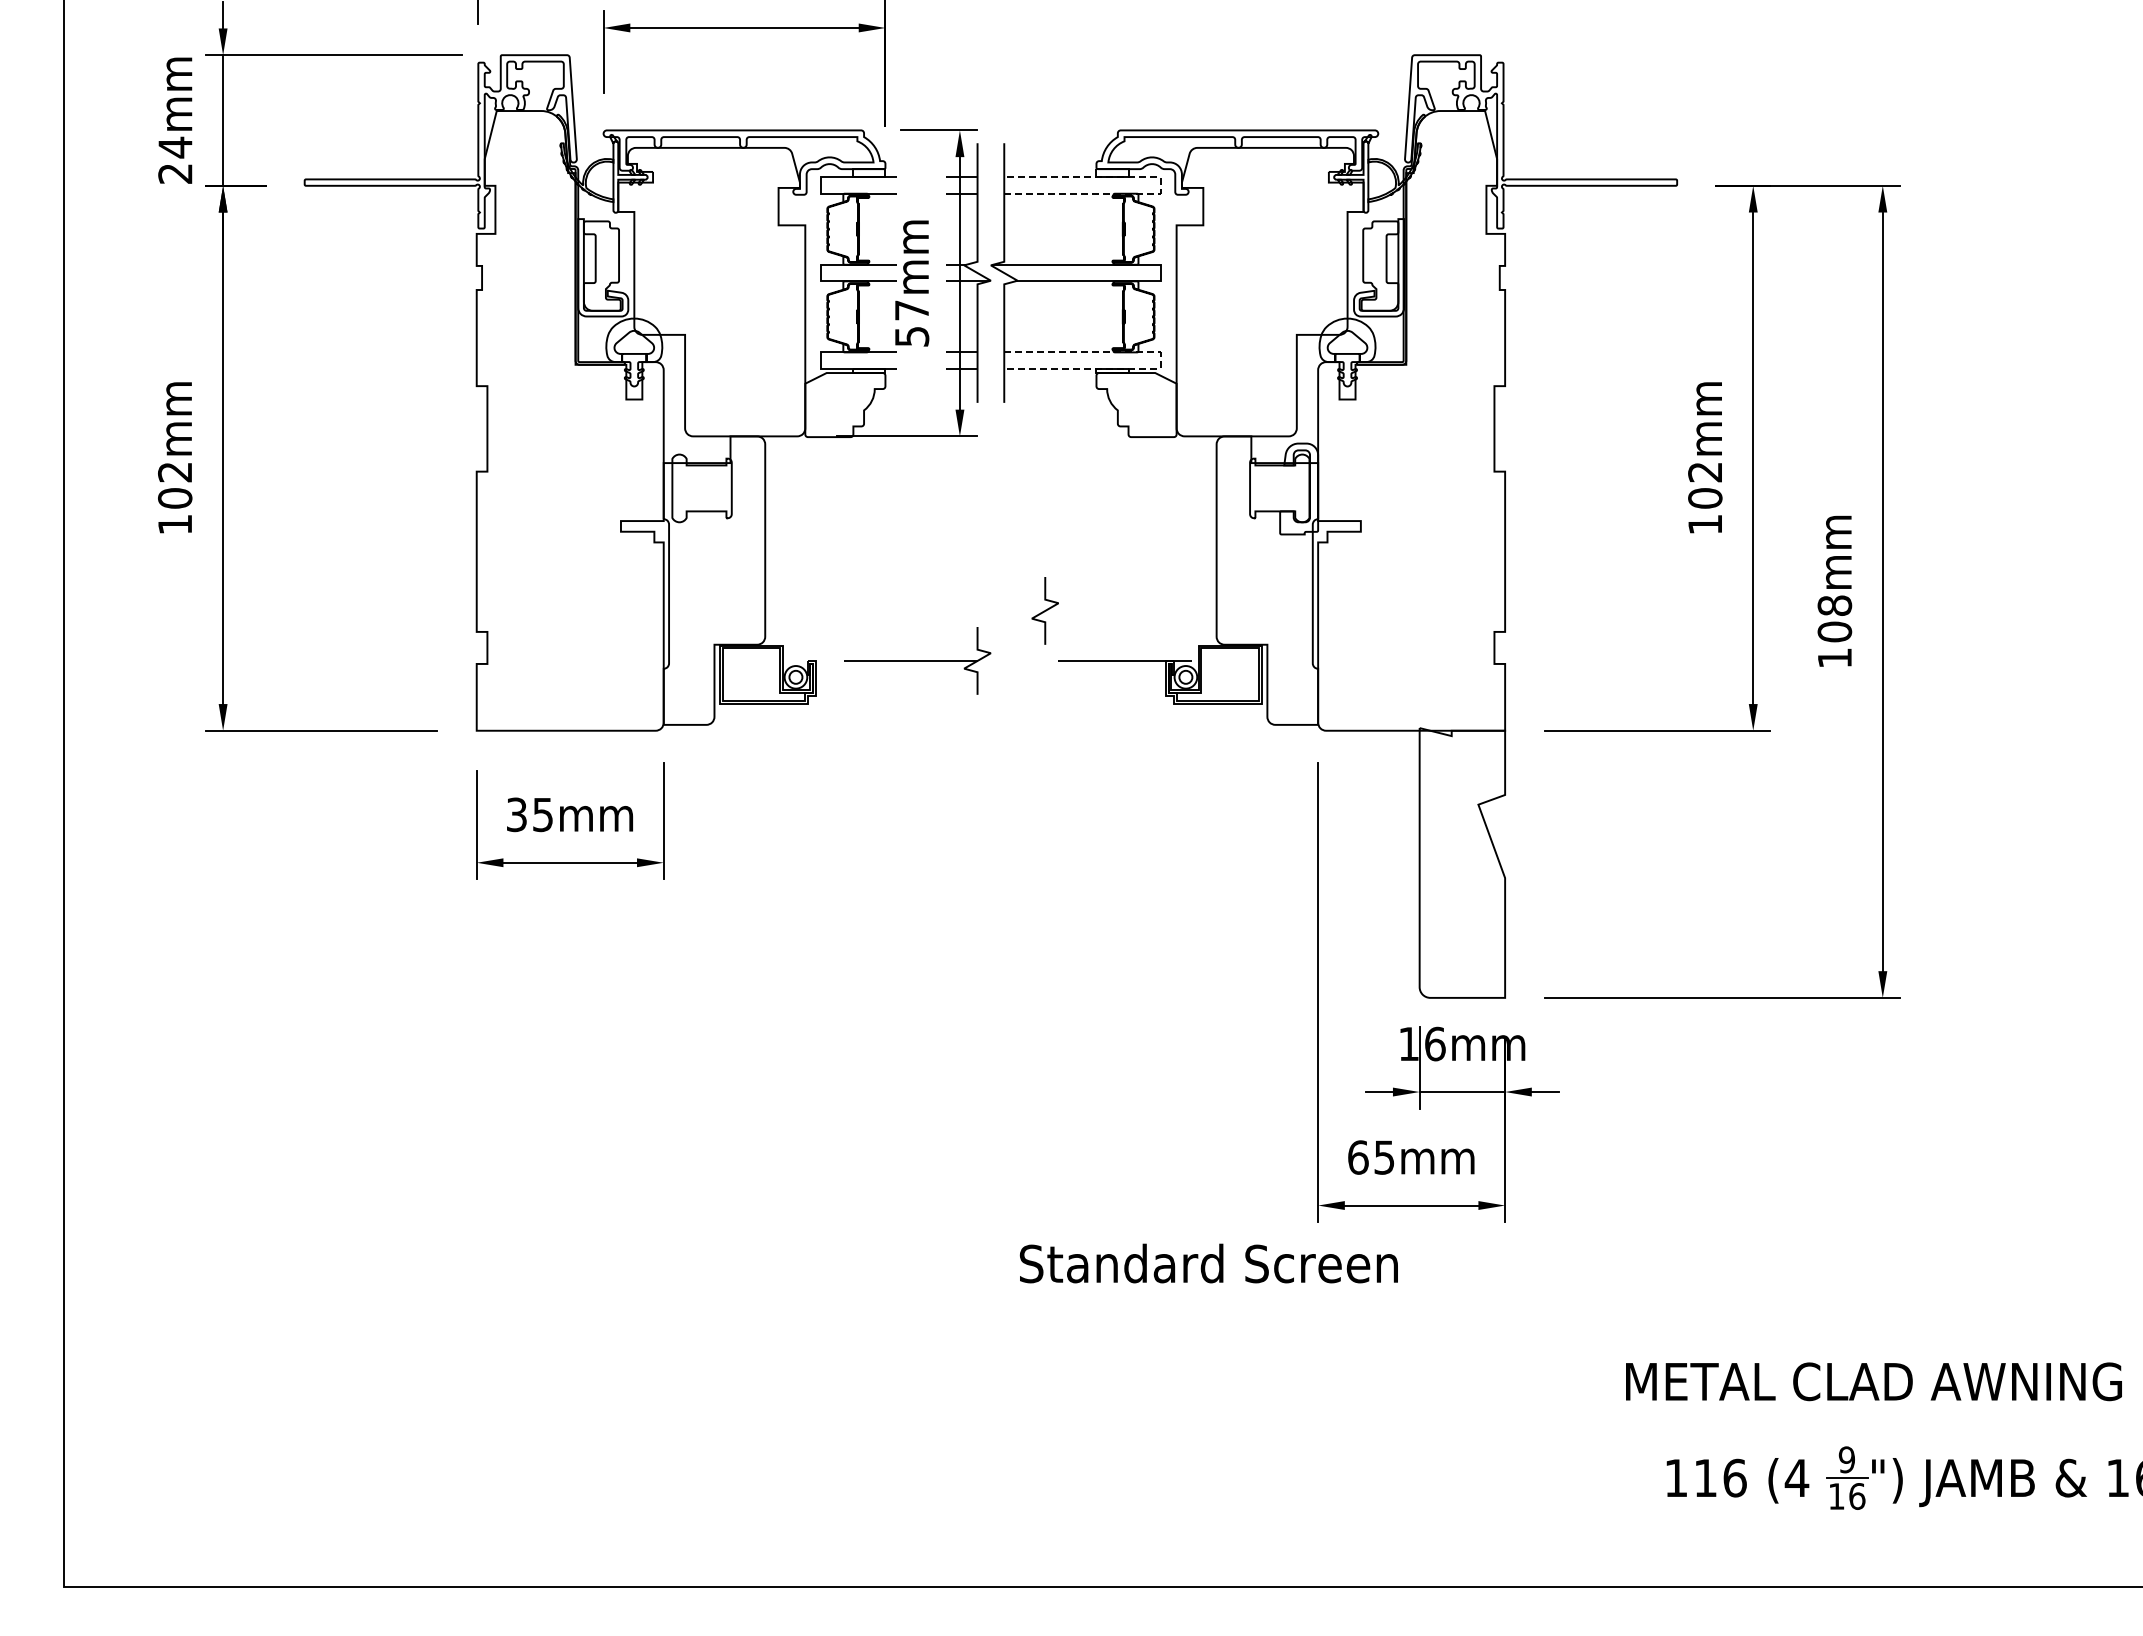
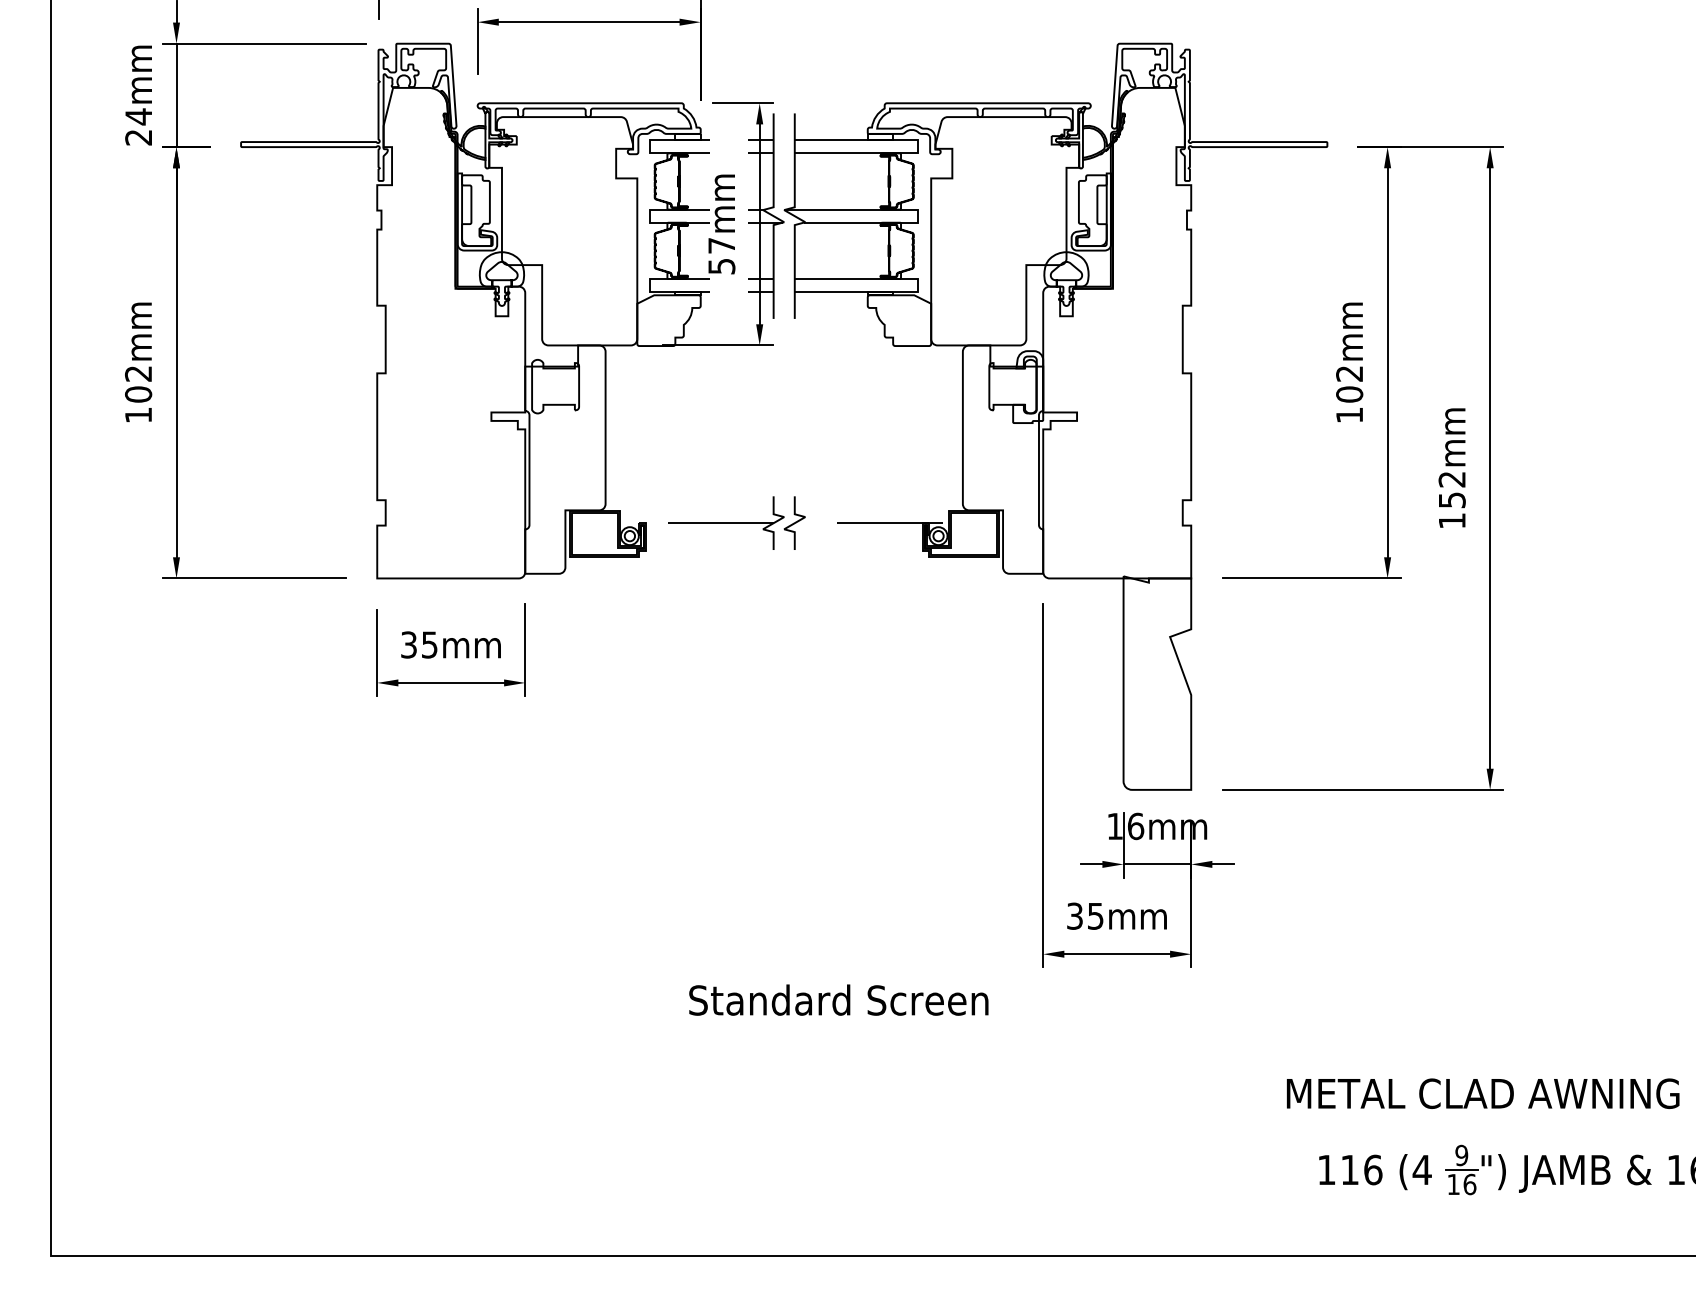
line: (1160, 184) -> (918, 146), dashed -> solid
line: (1160, 361) -> (918, 286), dashed -> solid
curve: (1044, 610) -> (794, 522), moved
text: (1834, 618) -> (1451, 489), 108mm -> 152mm
text: (1358, 1157) -> (1075, 916), 65mm -> 35mm
text: (1208, 1263) -> (838, 1000), moved

